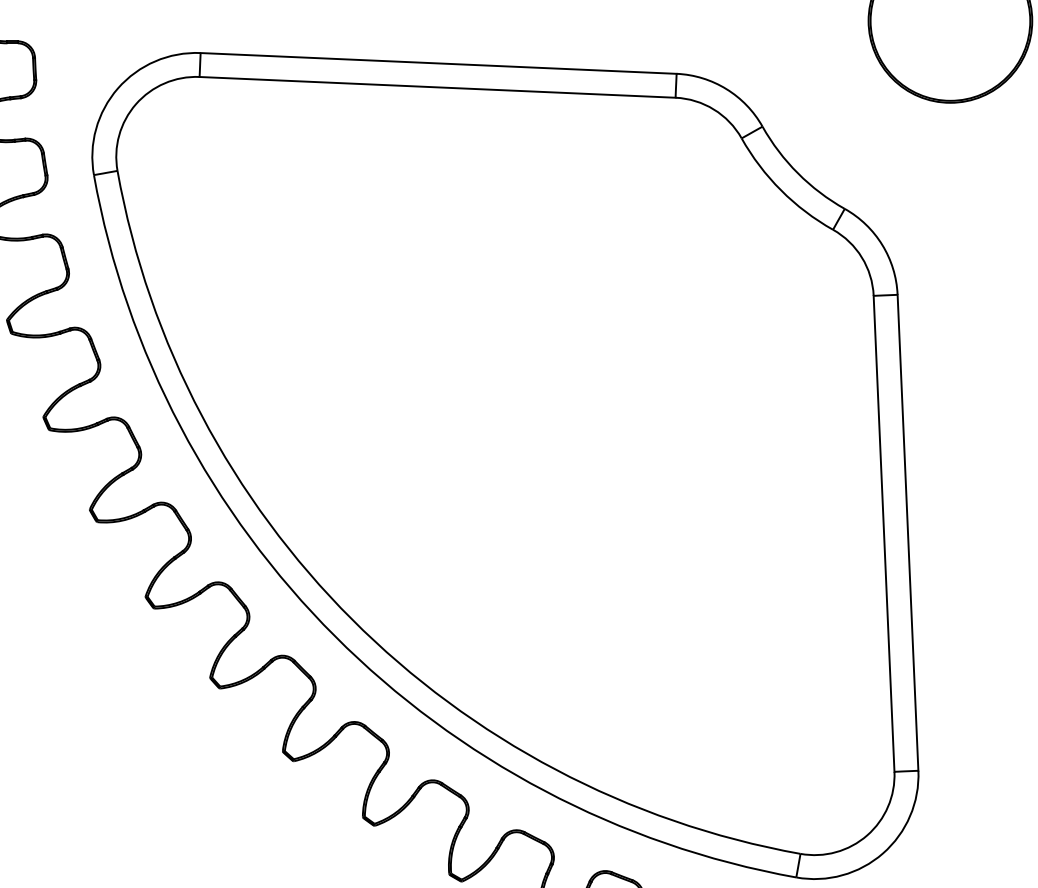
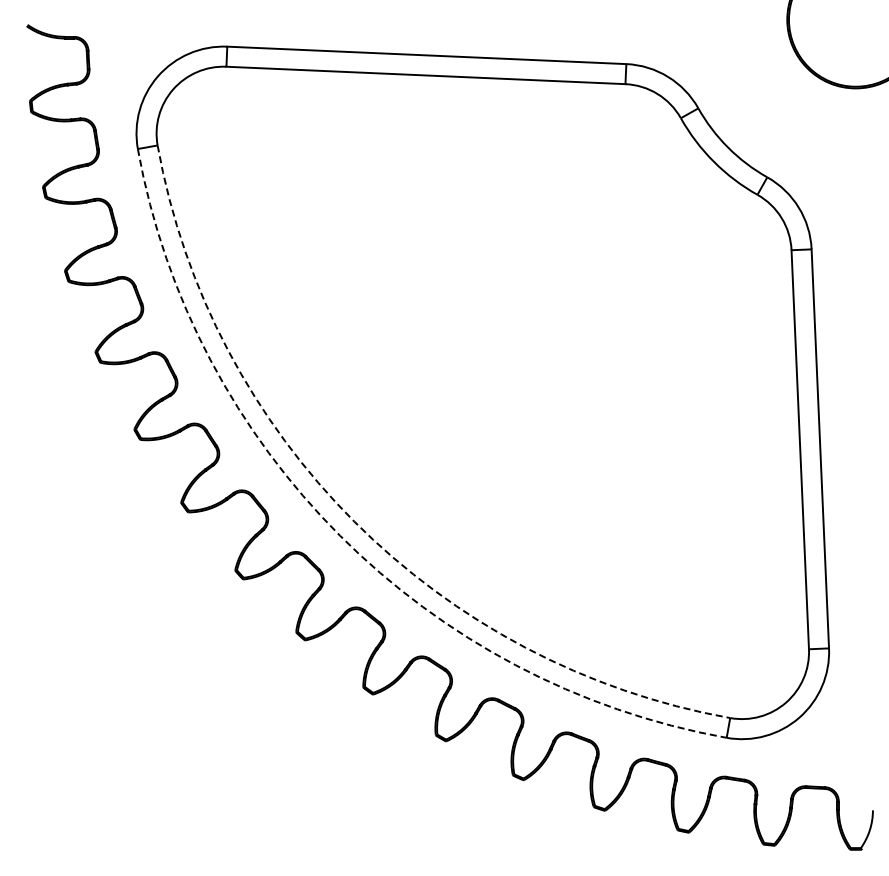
arc: (352, 619) -> (354, 521), solid -> dashed
arc: (335, 636) -> (340, 535), solid -> dashed

